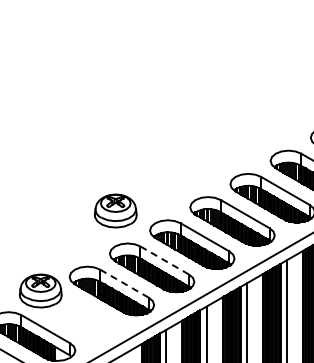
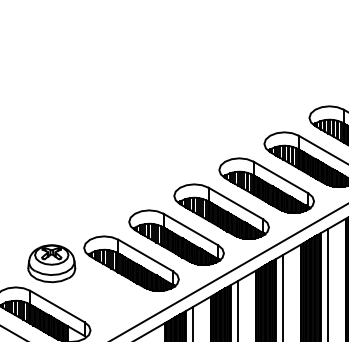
part: (115, 210) -> (135, 173), removed
line: (165, 260) -> (191, 229), dashed -> solid
line: (125, 283) -> (146, 255), dashed -> solid

